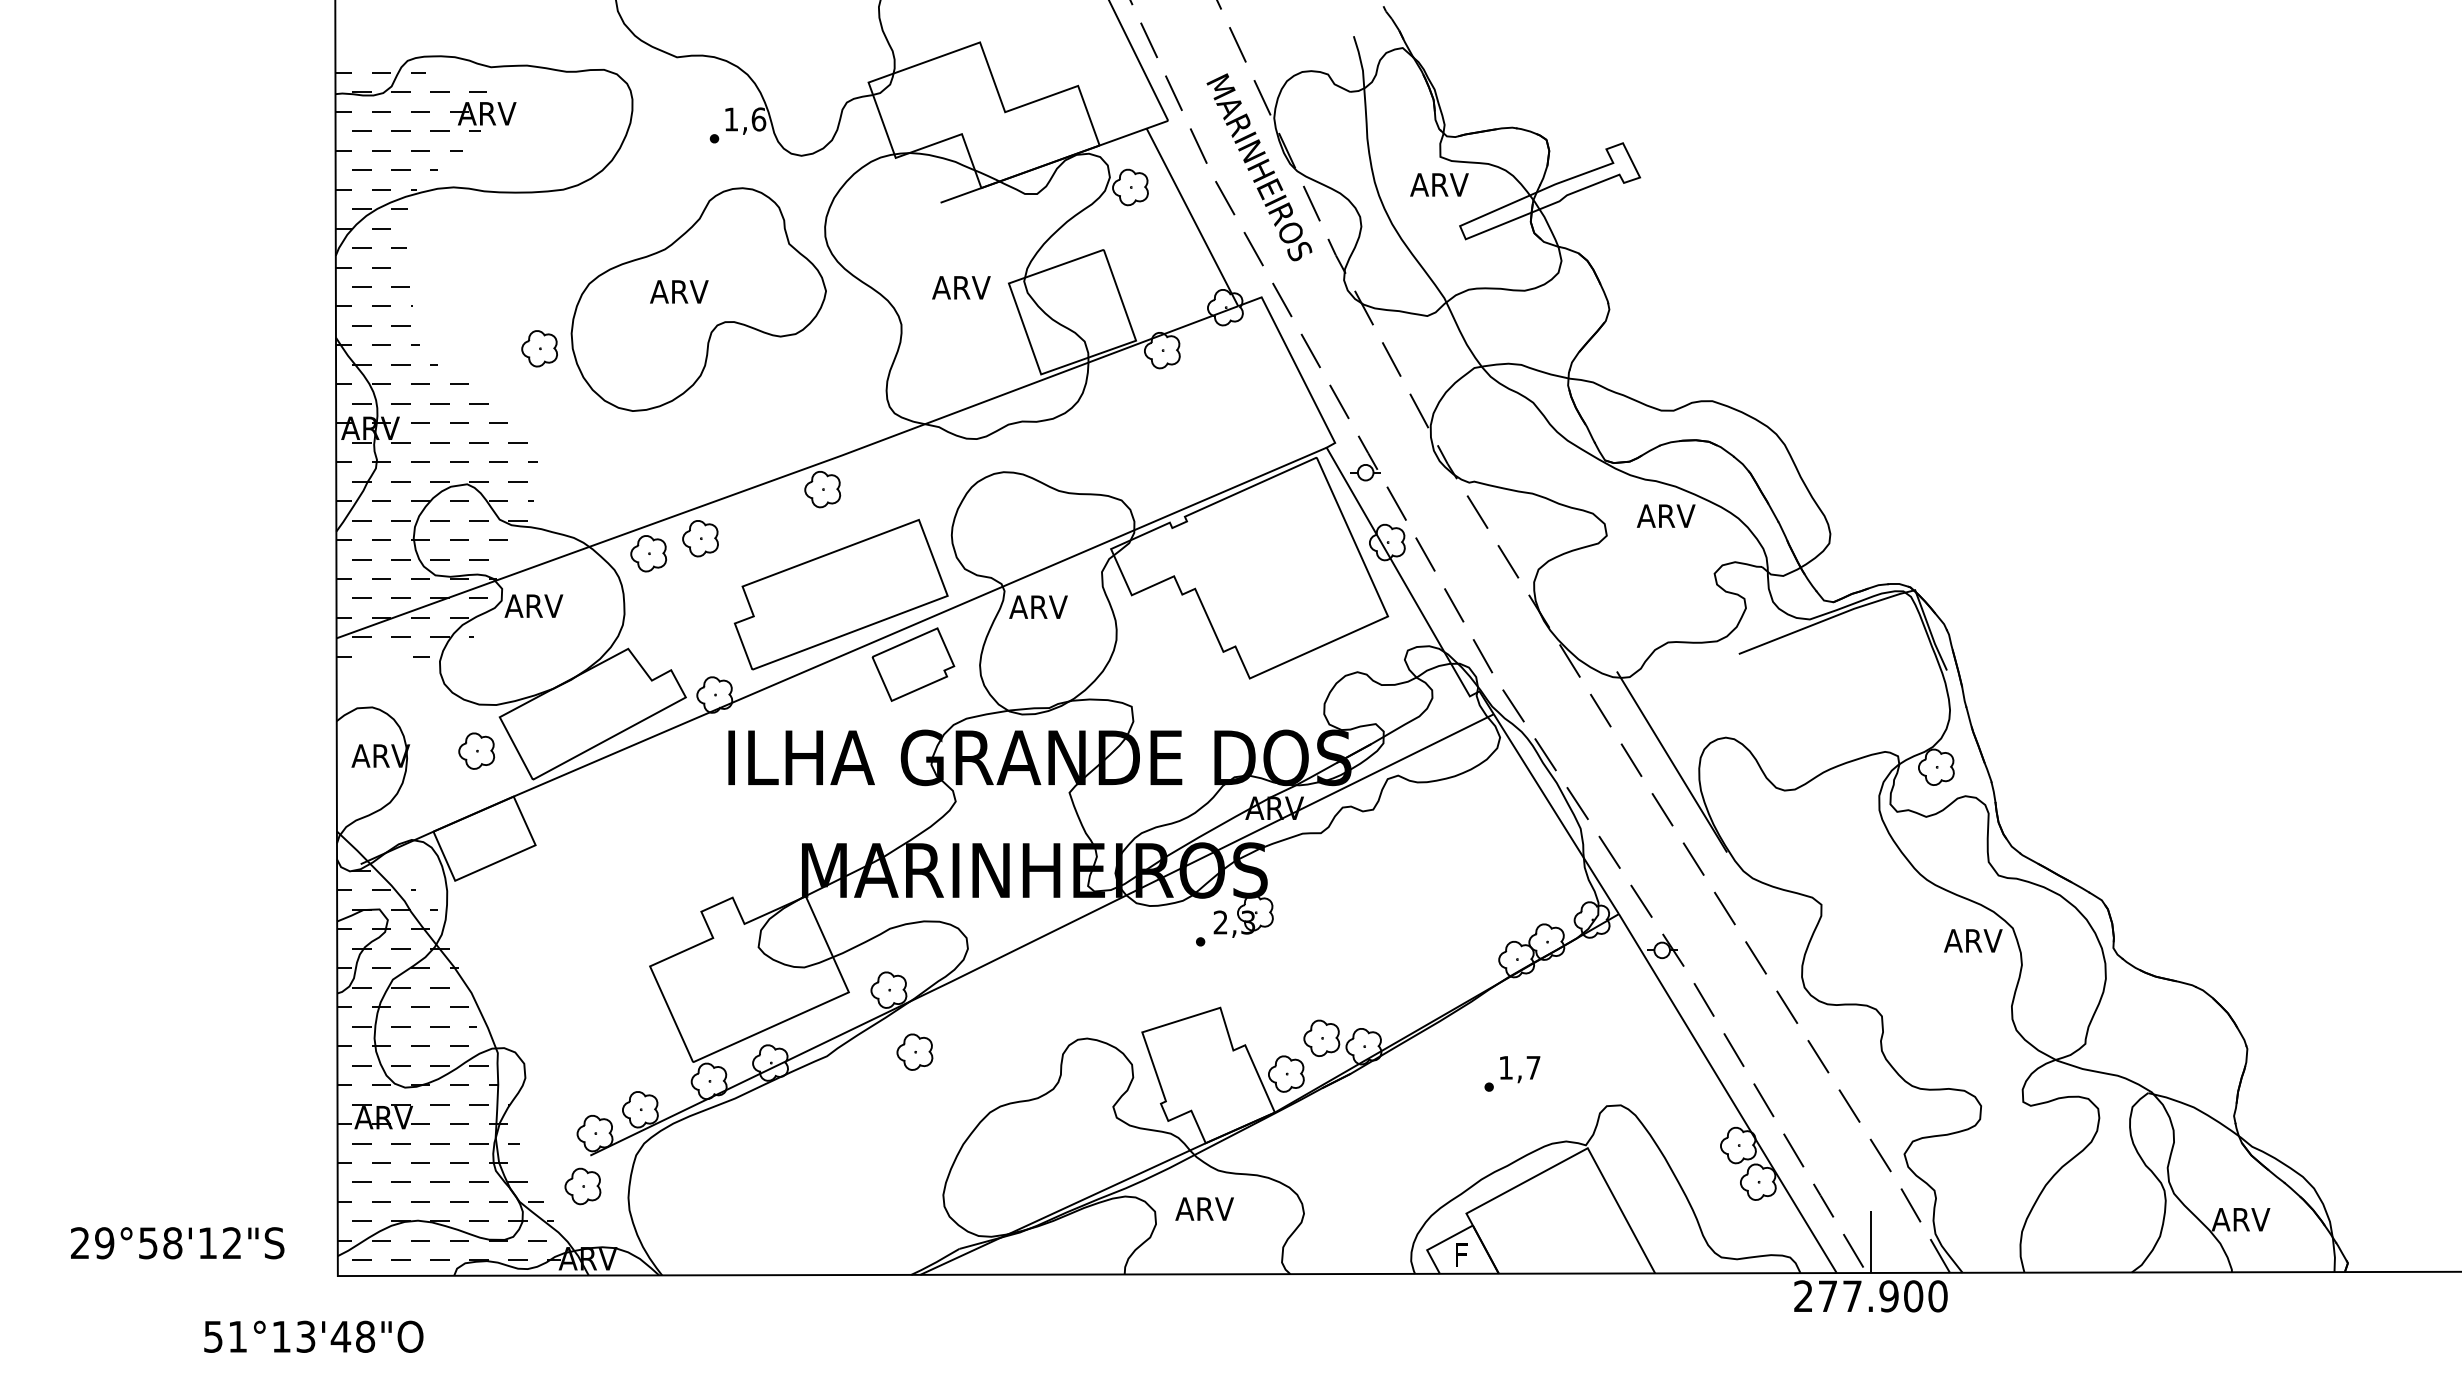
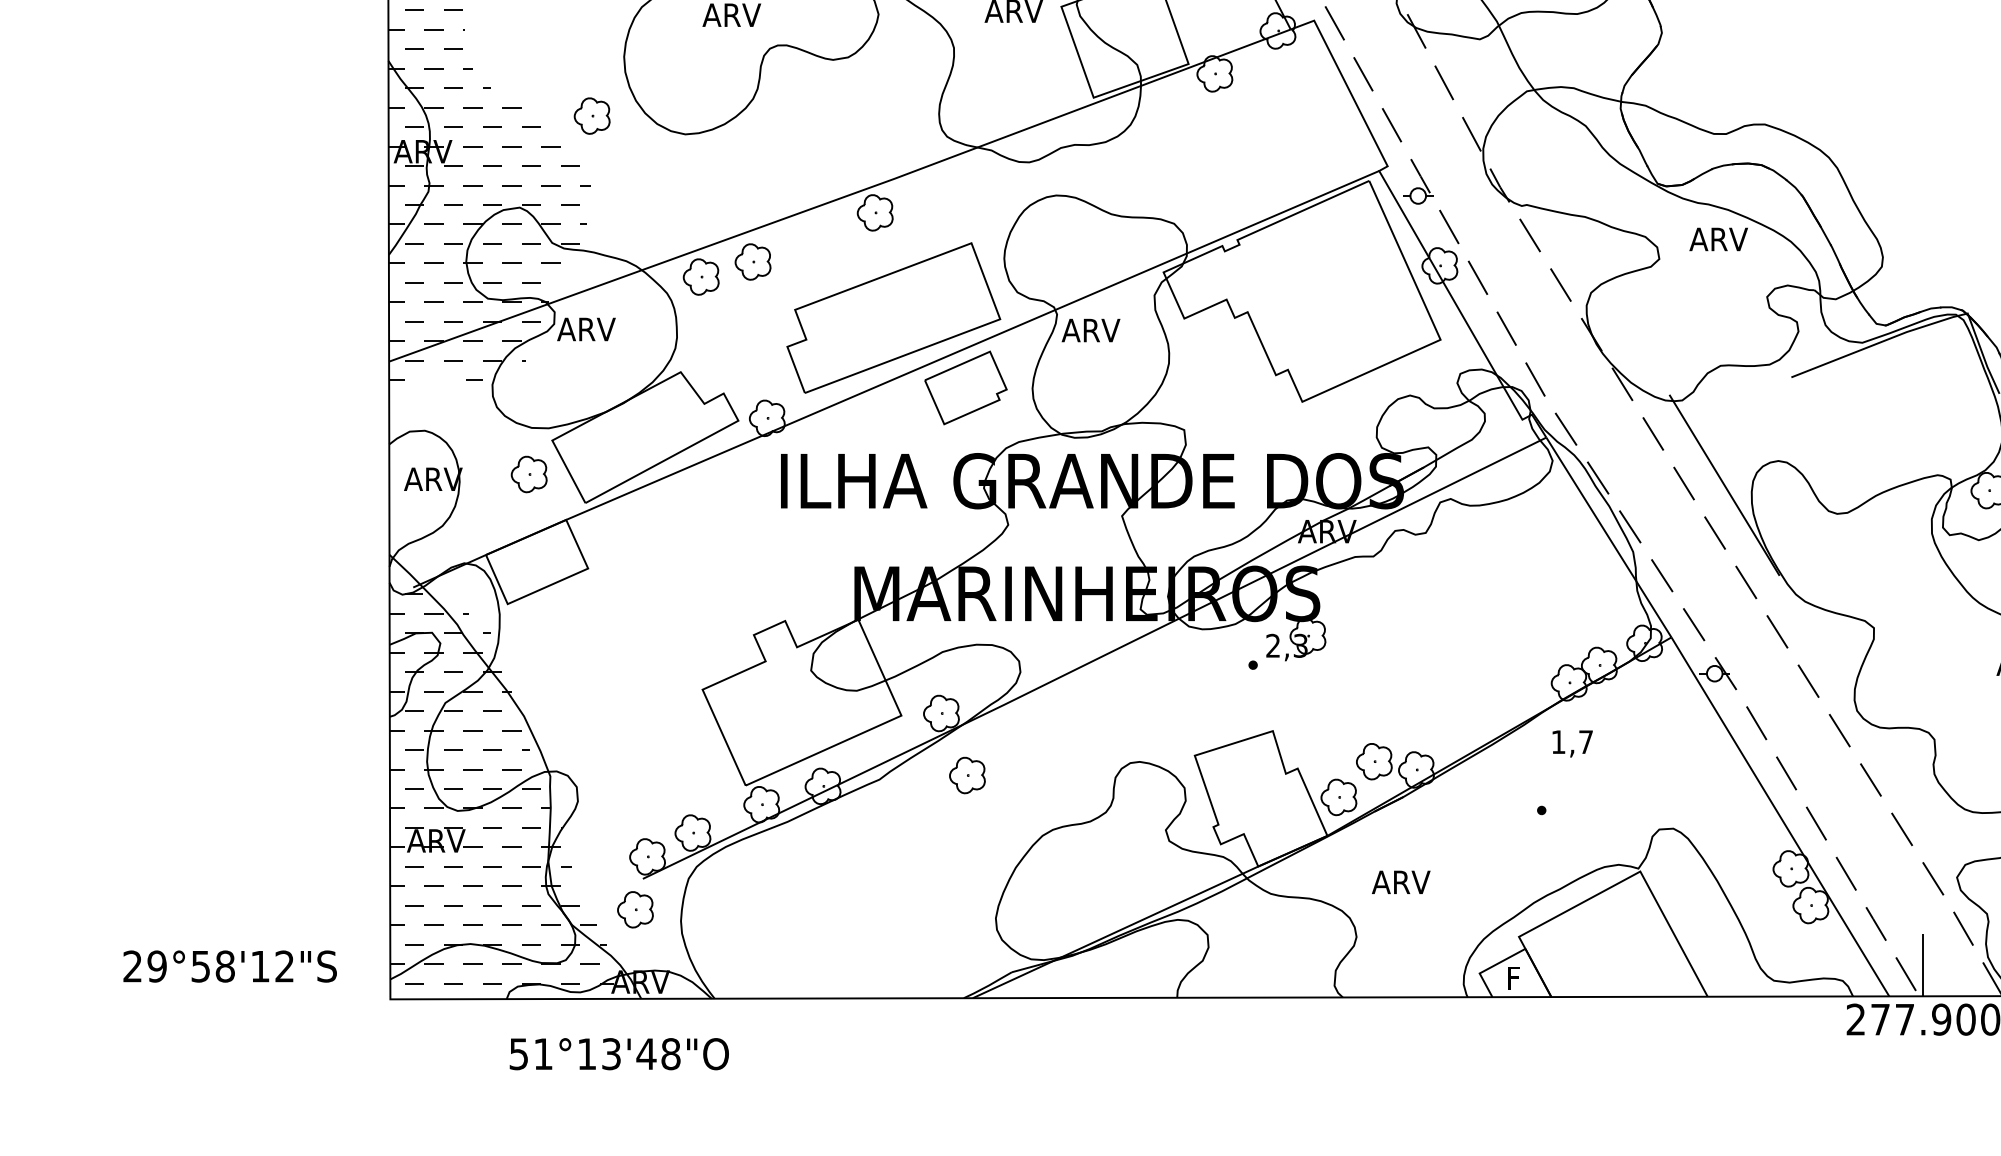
part: (539, 348) -> (592, 115), moved
text: (1520, 1069) -> (1573, 743), moved
text: (1204, 1208) -> (1401, 881), moved
text: (313, 1336) -> (619, 1053), moved

